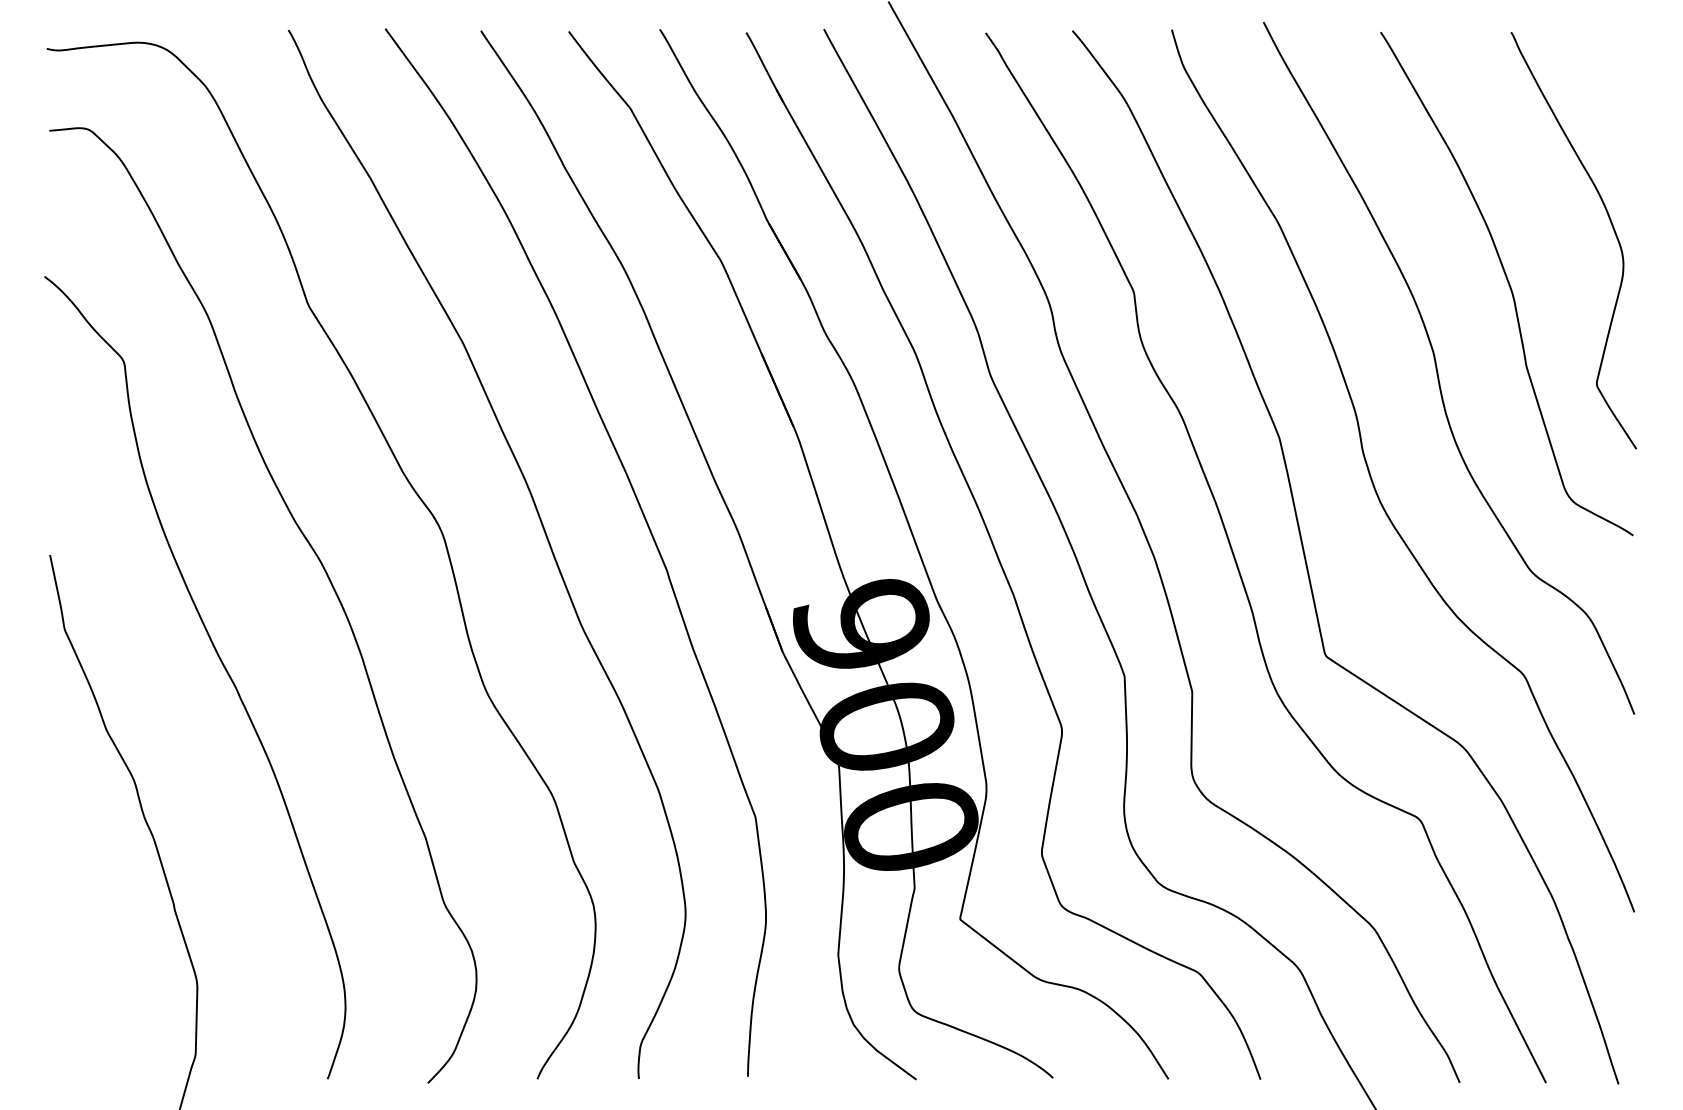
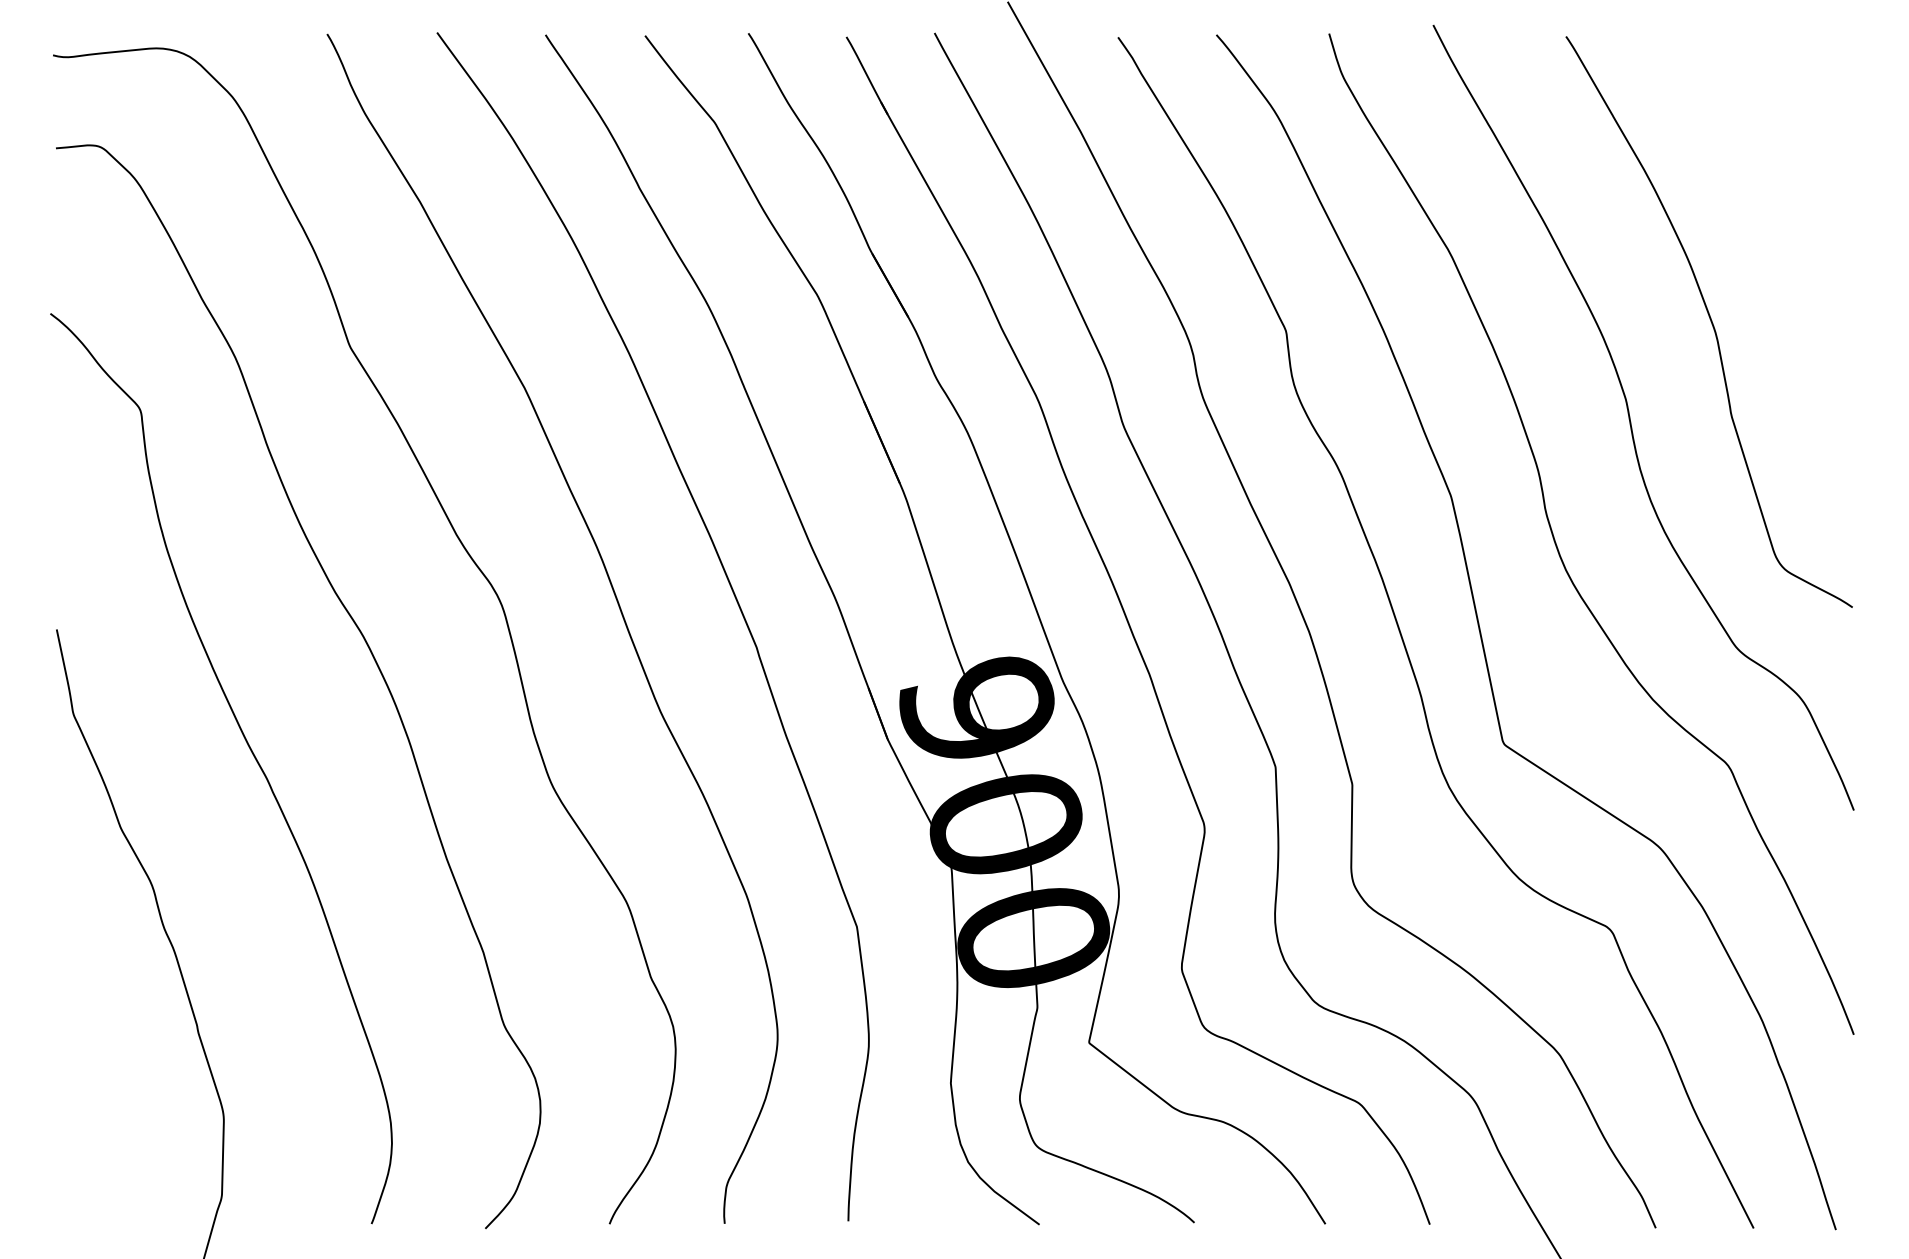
curve: (1612, 227) -> (1828, 257), removed

